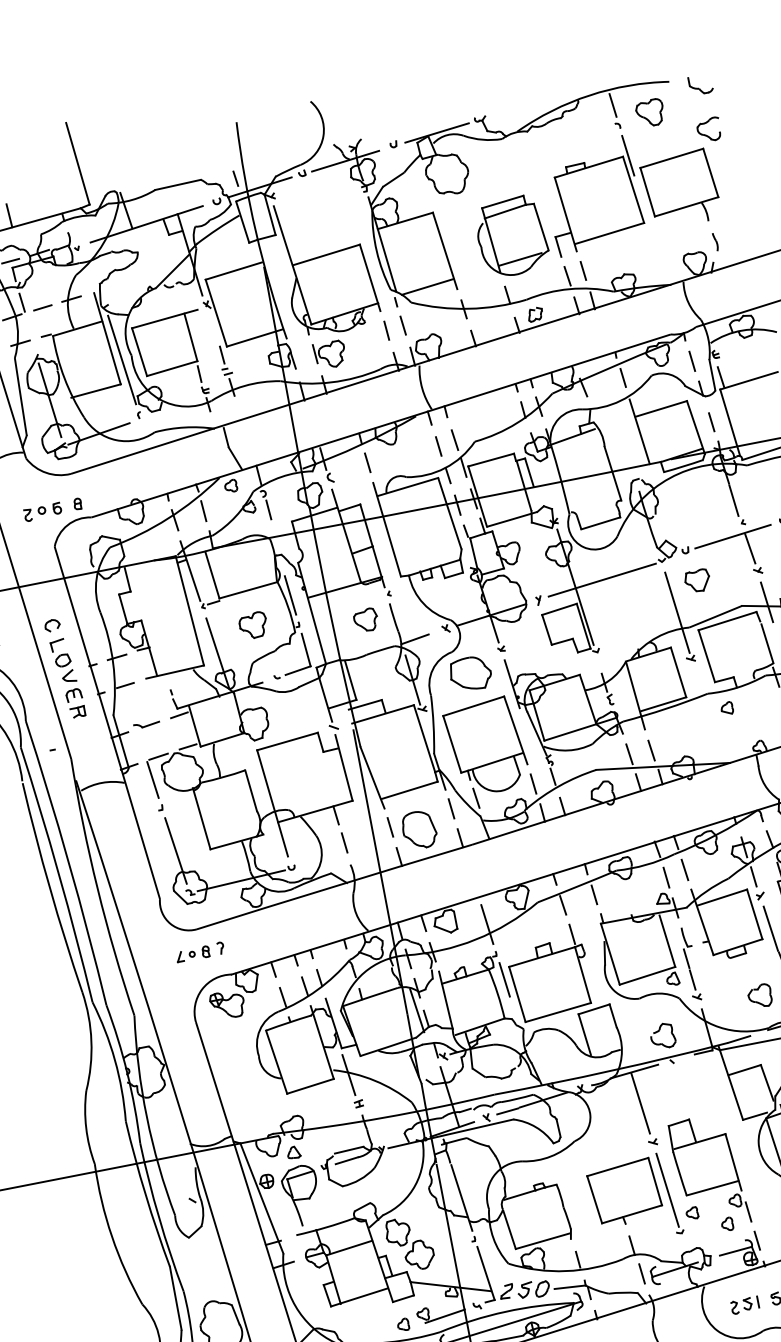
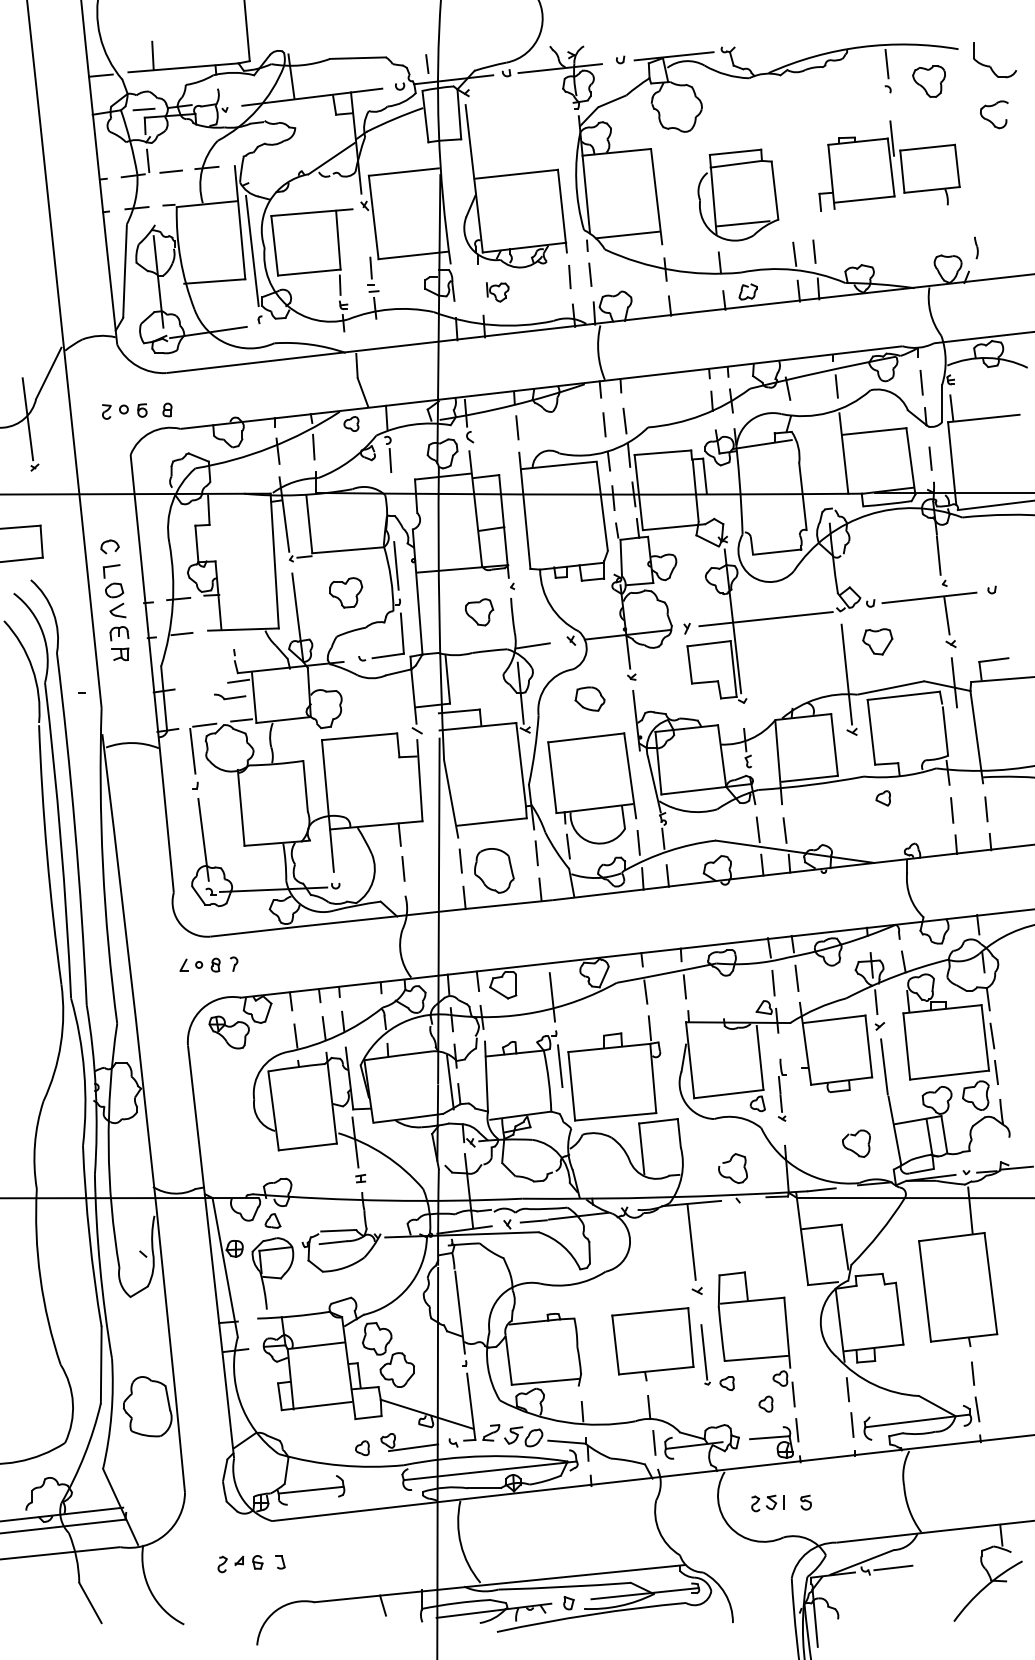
part: (700, 84) -> (994, 59), size x1.6
part: (631, 189) -> (889, 166), size x0.7
part: (329, 354) -> (497, 292), size x0.6
part: (470, 673) -> (589, 698), size x0.6
part: (147, 724) -> (230, 696), moved
part: (689, 963) -> (781, 1089), size x0.7
part: (669, 1193) -> (705, 1354), size x0.6

